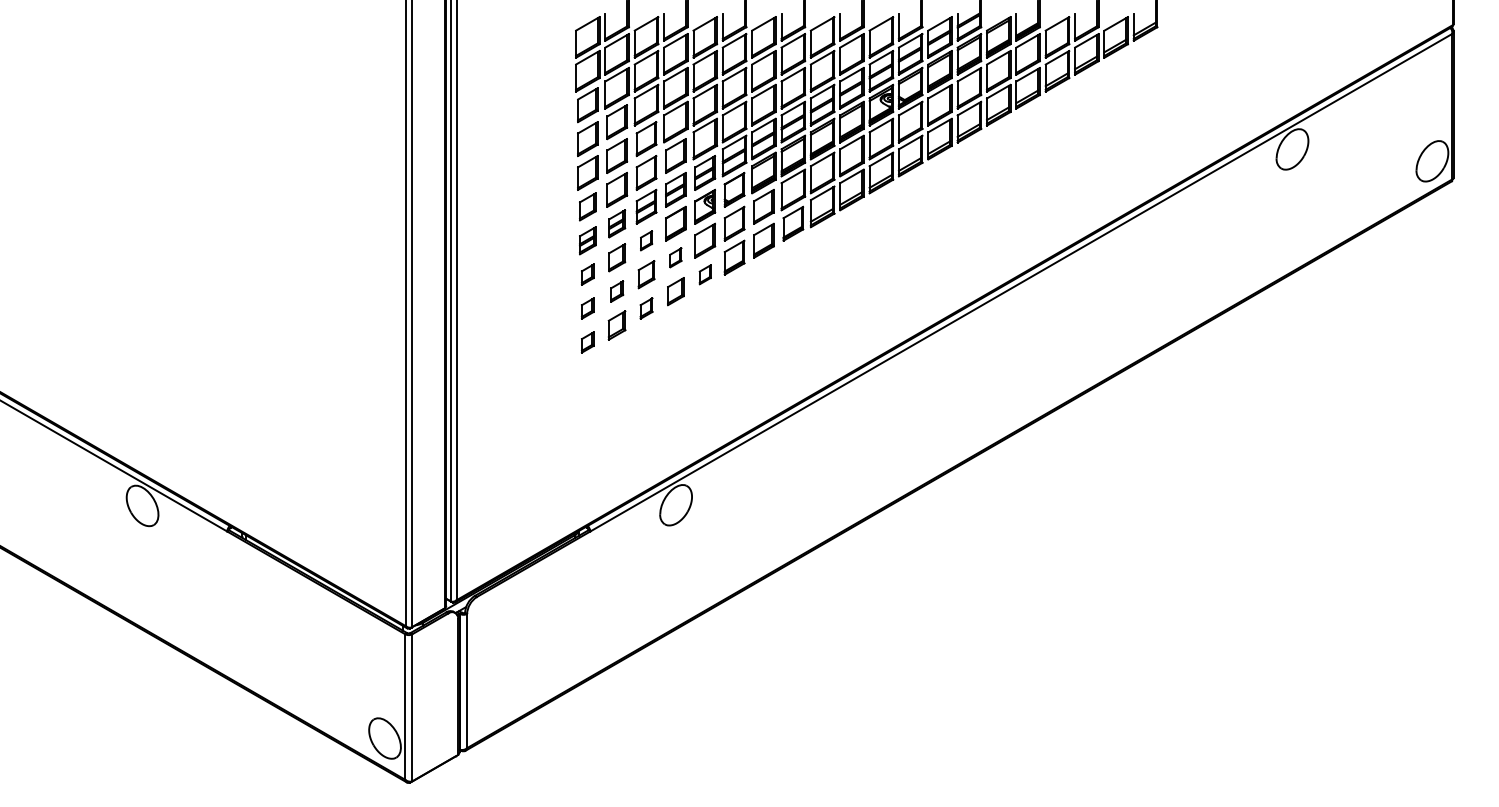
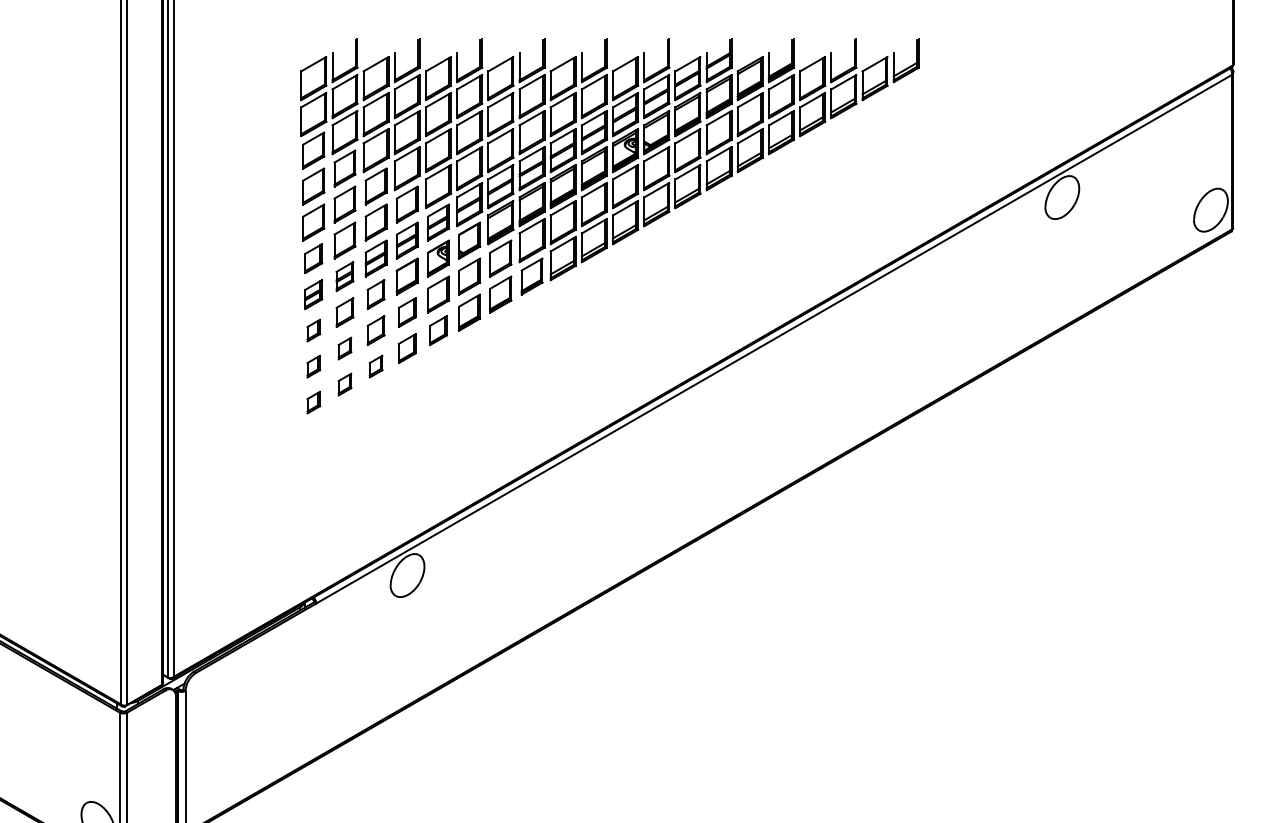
part: (646, 240) -> (376, 294), size x1.43
part: (675, 257) -> (406, 312), size x1.43
part: (705, 274) -> (438, 330), size x1.43
part: (617, 325) -> (345, 384), size x0.71

